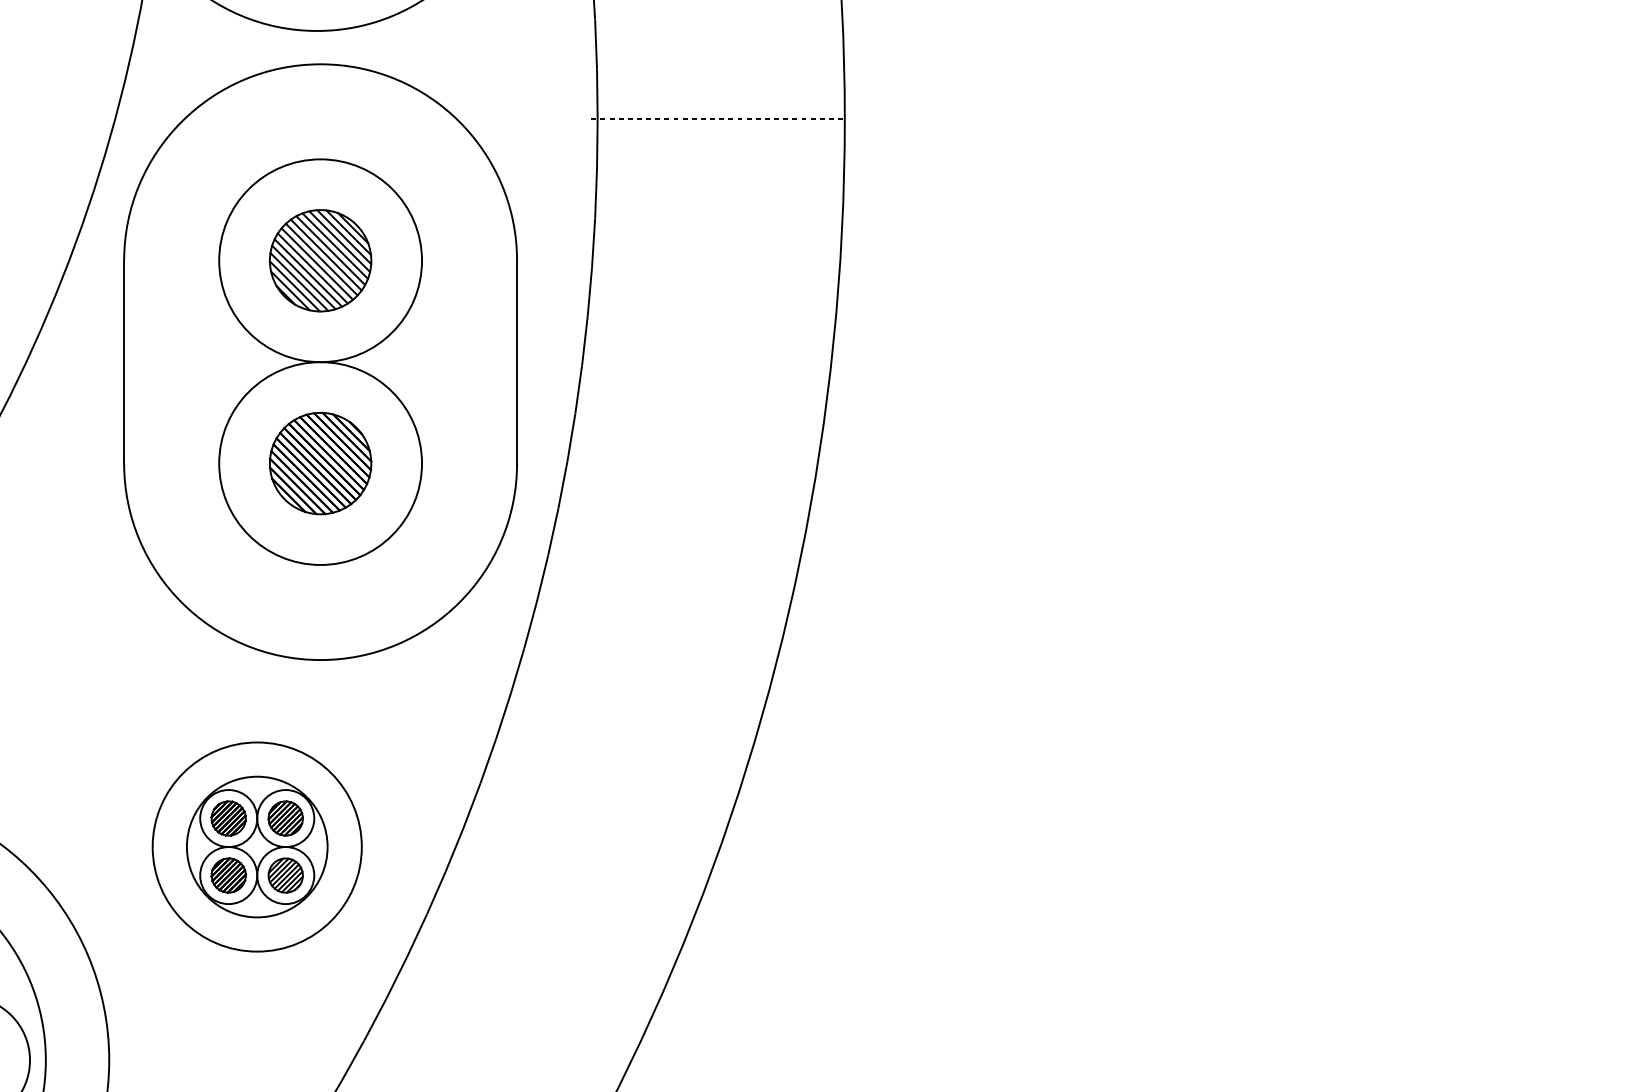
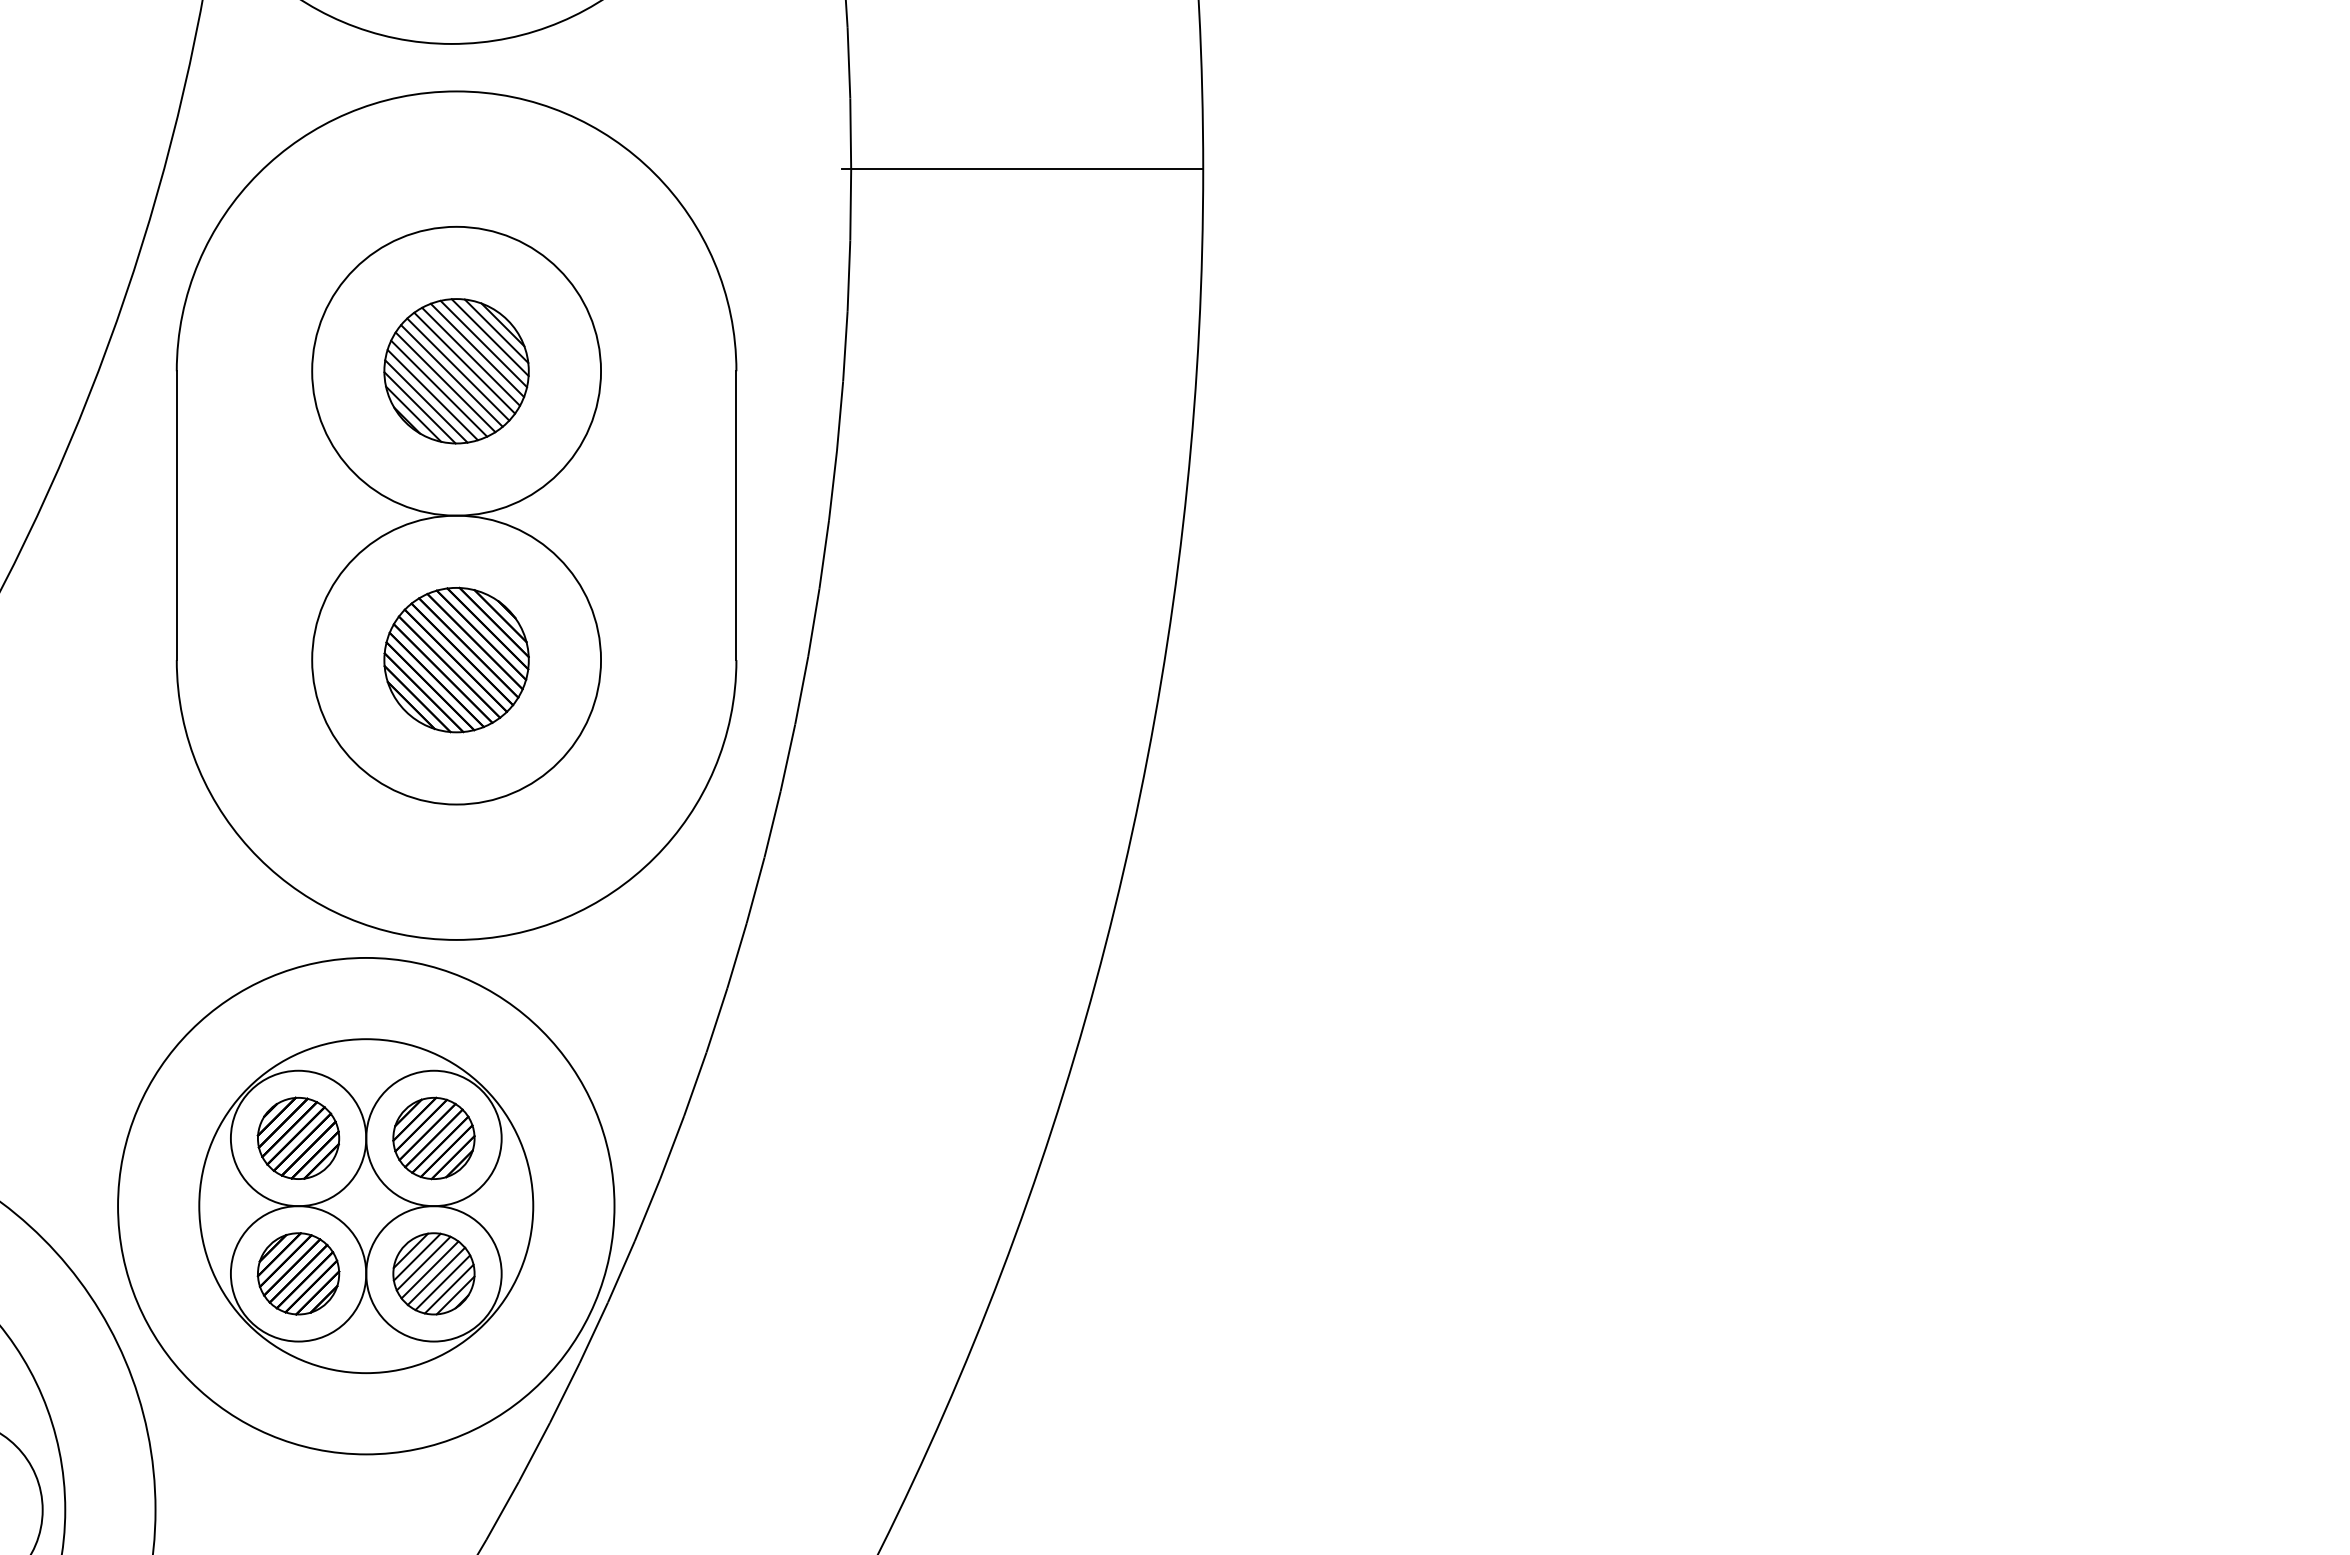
line: (717, 119) -> (1022, 169), dashed -> solid
part: (257, 847) -> (366, 1206), size x1.67

